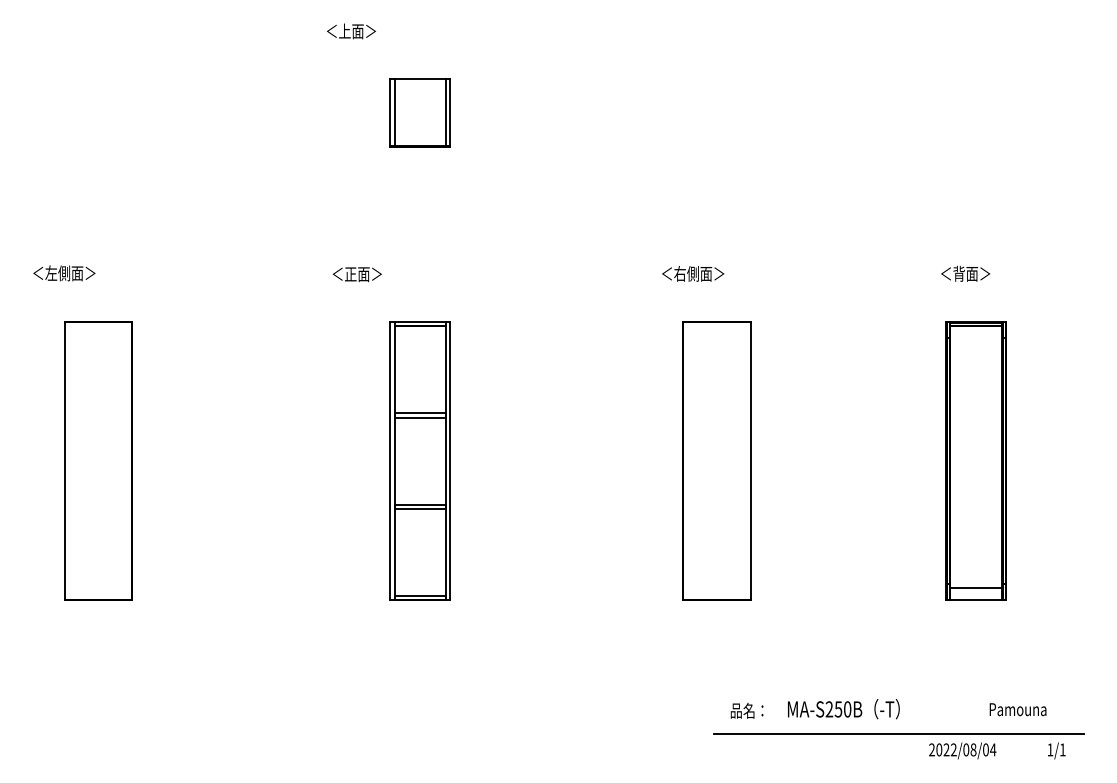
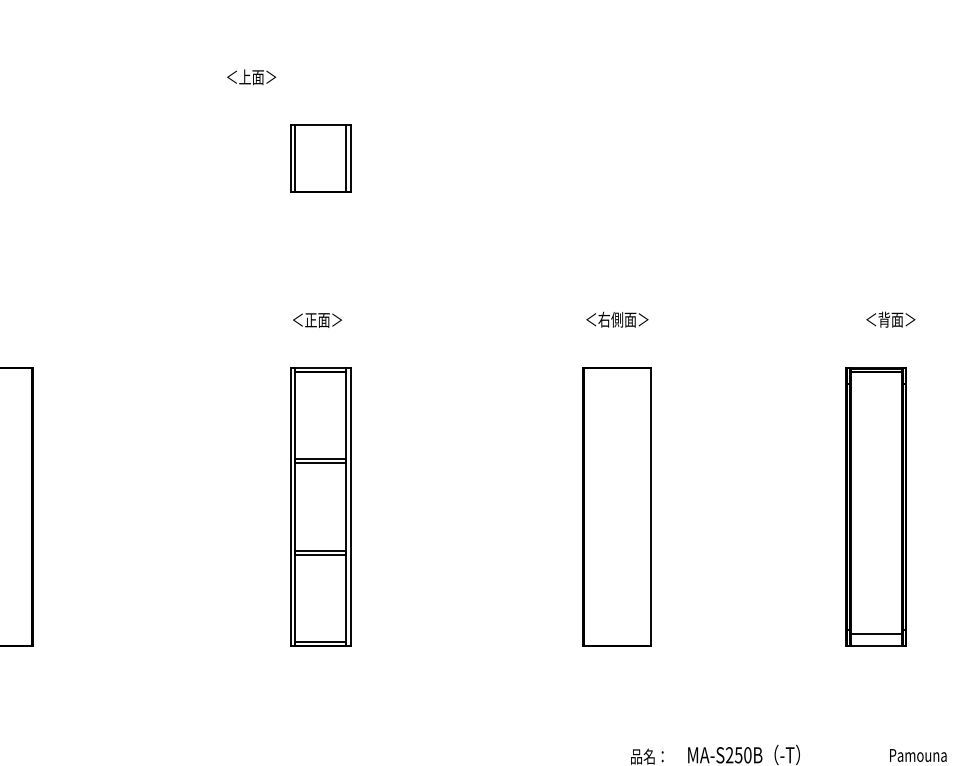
text: (693, 273) -> (617, 319), moved
text: (965, 273) -> (890, 319), moved
text: (356, 274) -> (316, 320), moved

